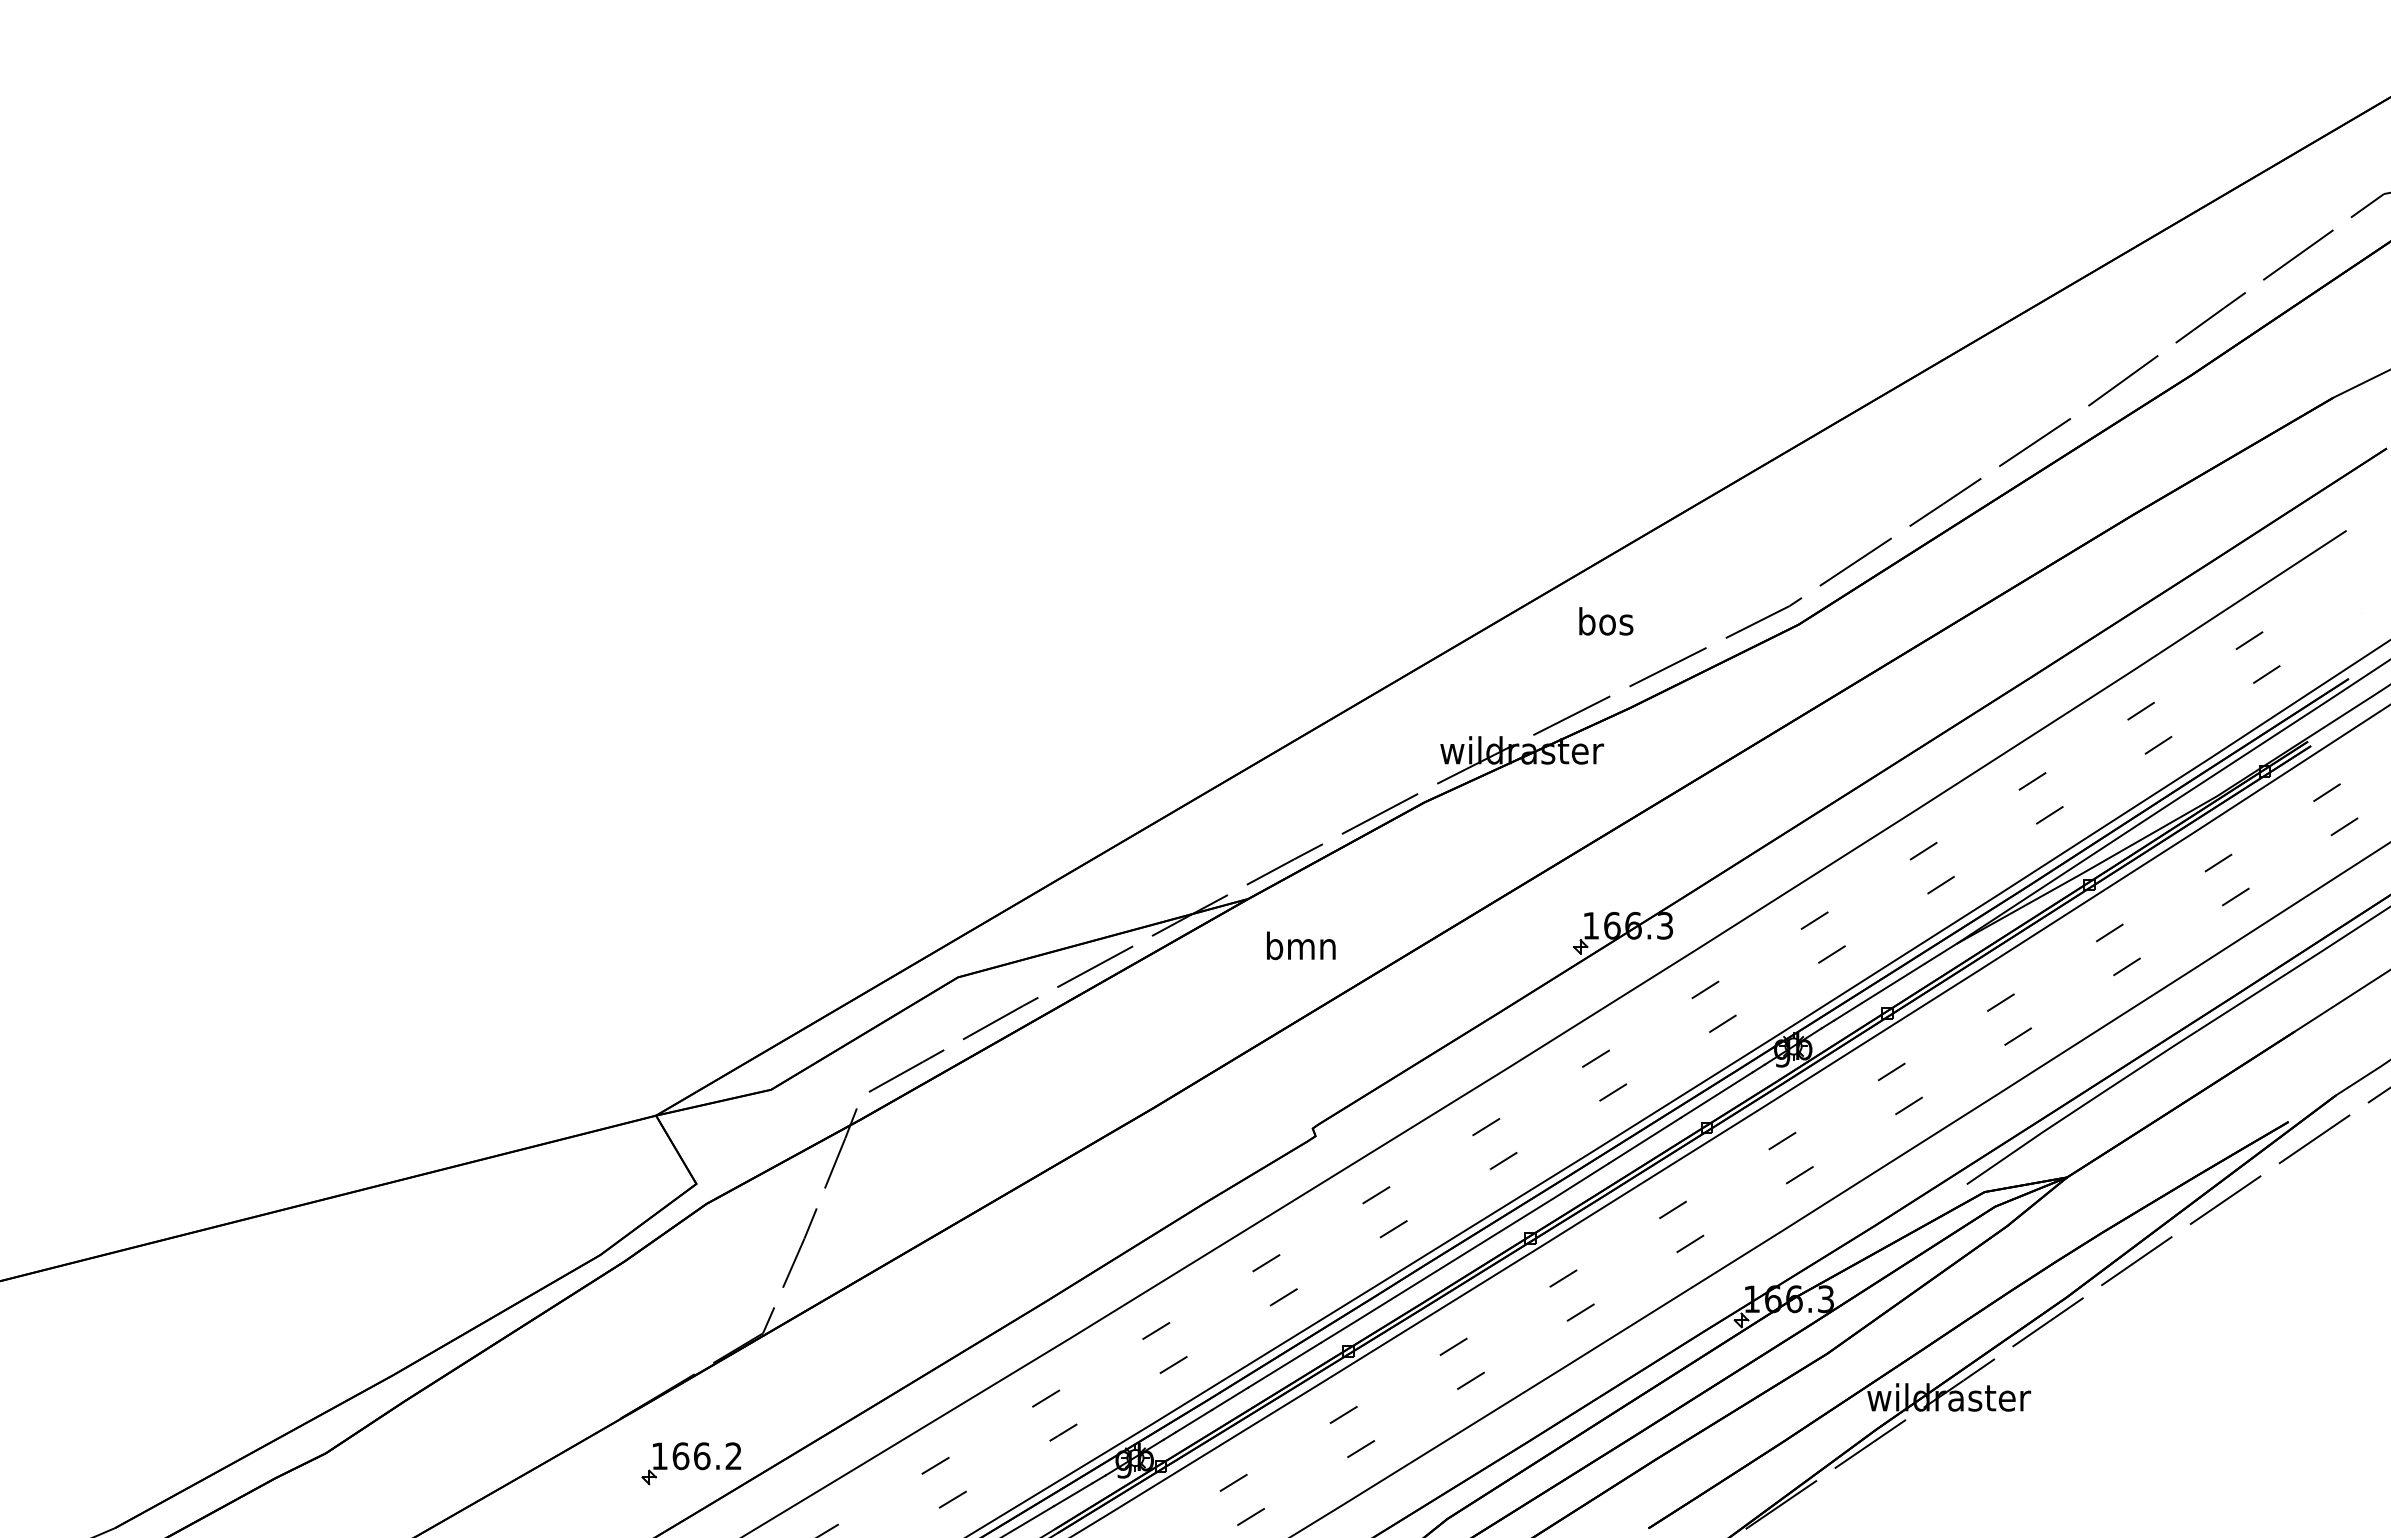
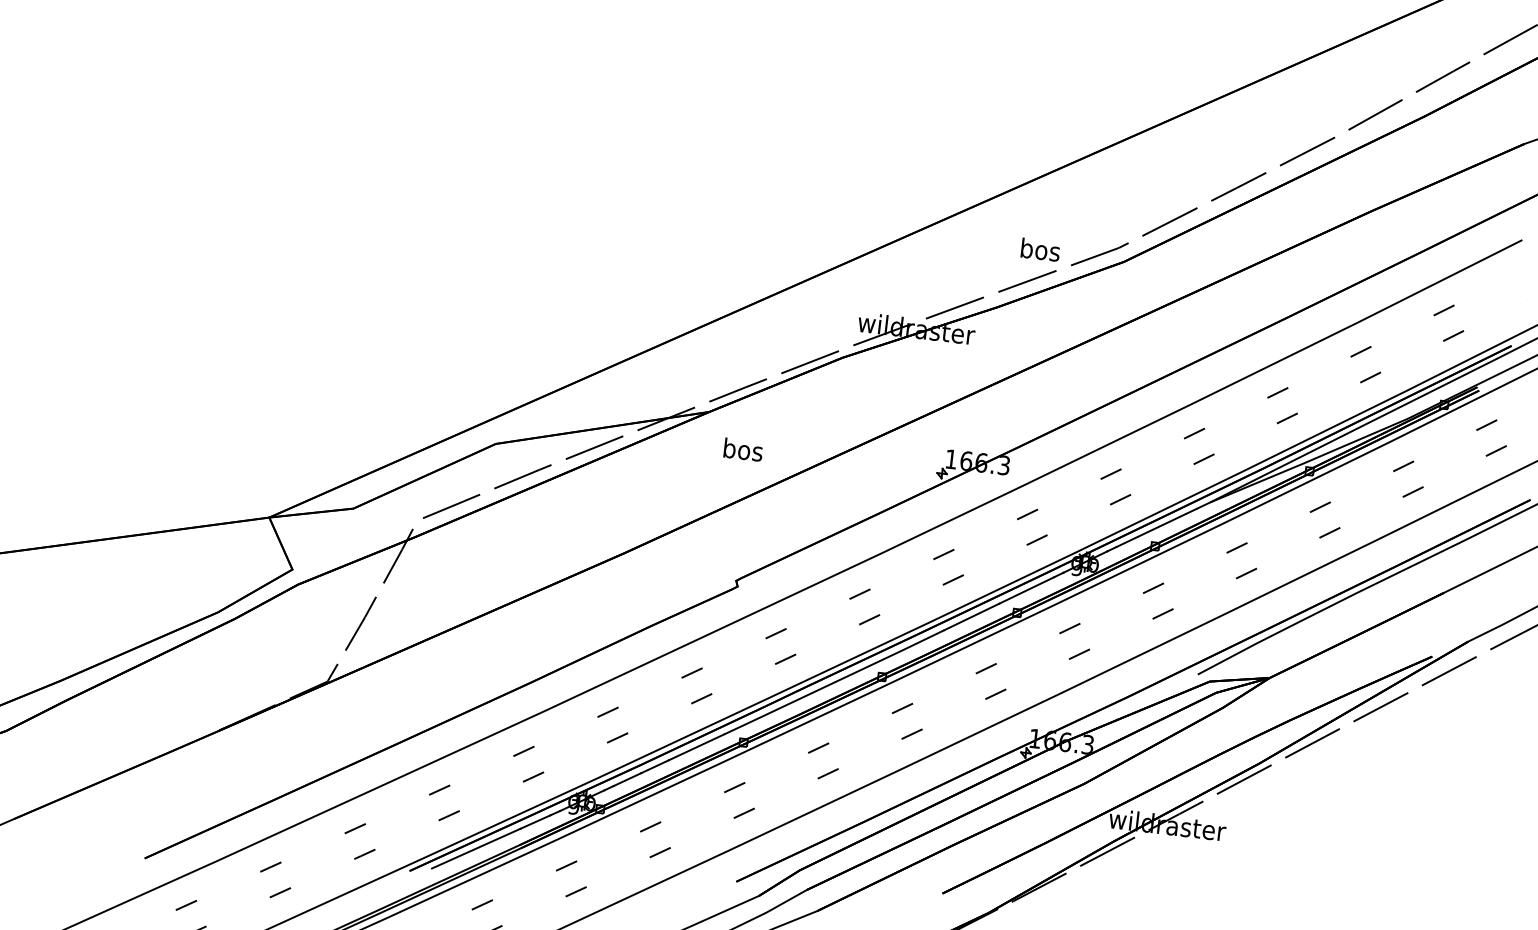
text: (1606, 621) -> (1040, 249), moved
text: (1301, 945) -> (743, 449), bmn -> bos
part: (690, 1463) -> (265, 768), removed

